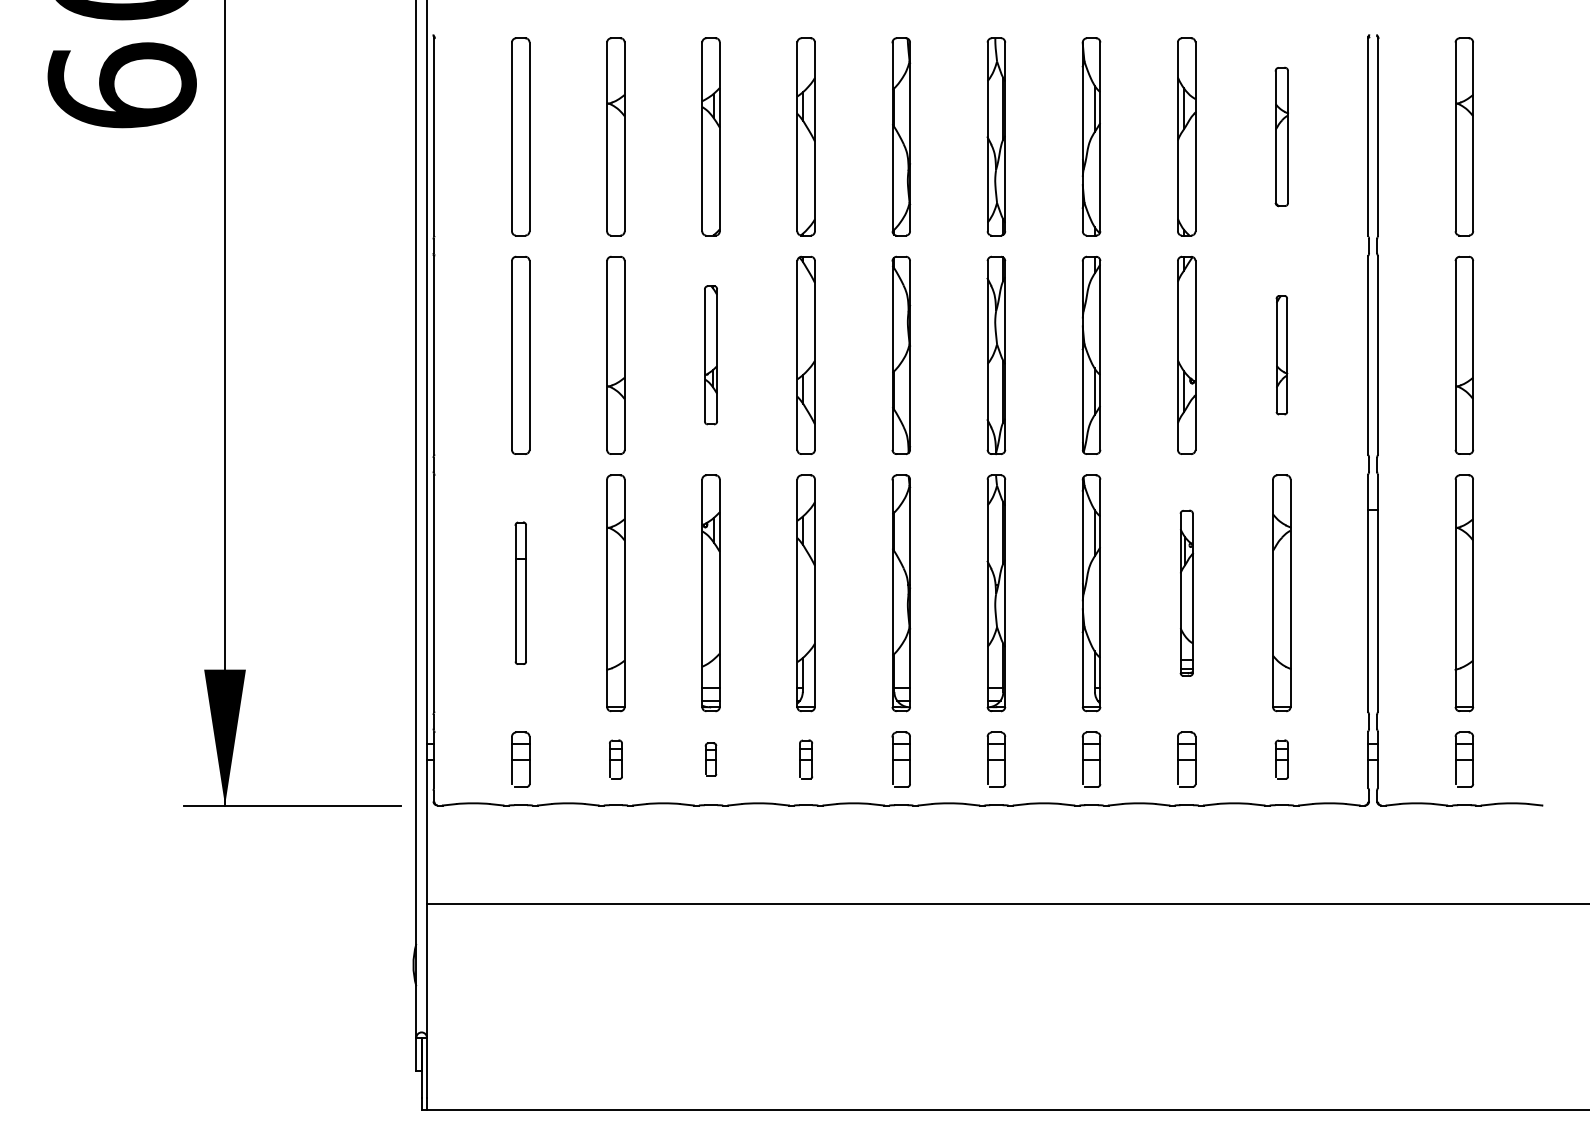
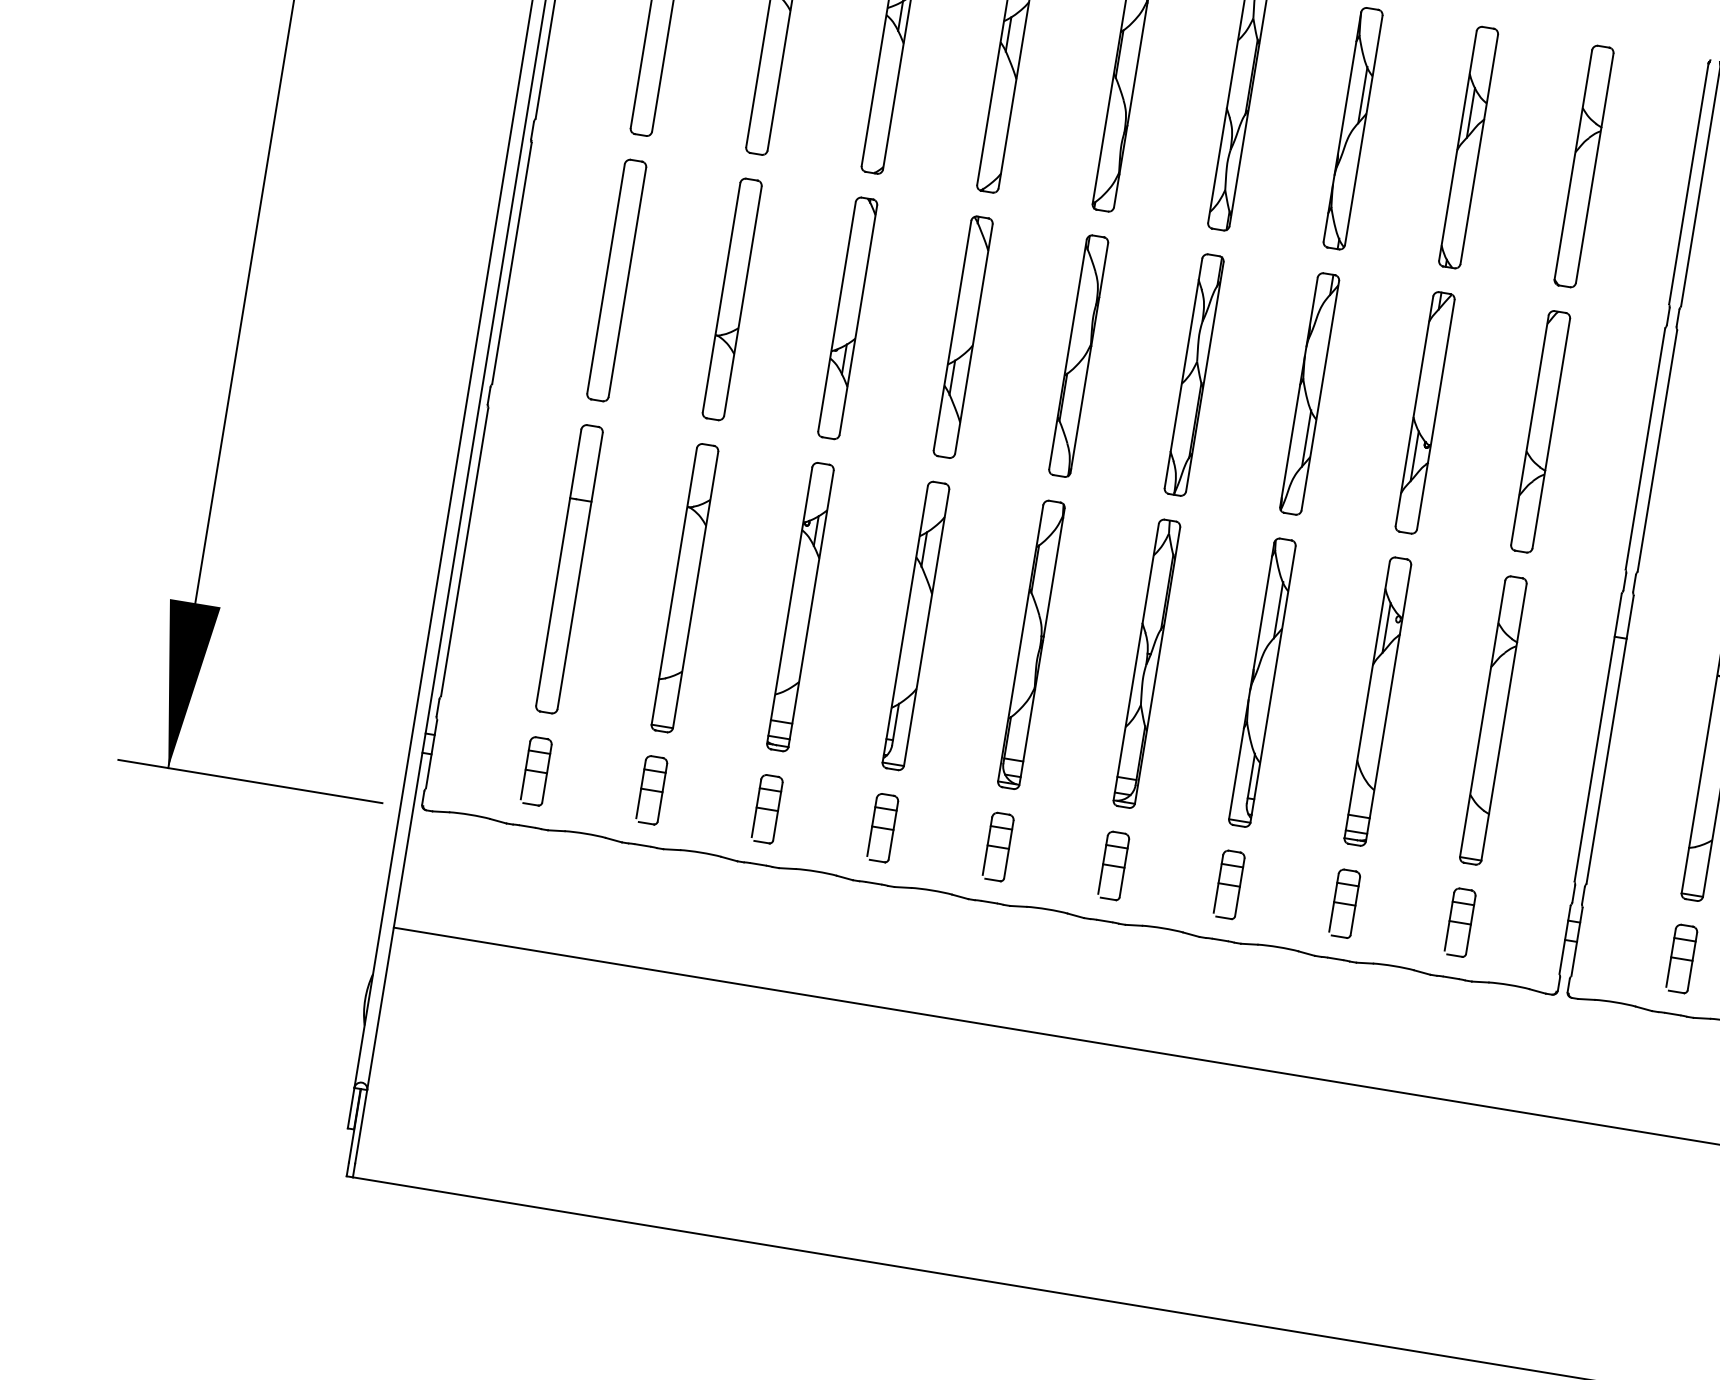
part: (1281, 136) -> (1583, 165), size x1.43
part: (710, 354) -> (847, 317), size x1.43
part: (1281, 354) -> (1540, 430), size x1.67
part: (520, 593) -> (569, 569), size x1.67
part: (1186, 593) -> (1377, 701), size x1.43
part: (615, 759) -> (651, 789), size x1.43
part: (710, 759) -> (766, 808), size x1.67
part: (805, 759) -> (882, 827), size x1.43
part: (1281, 759) -> (1459, 922), size x1.43

